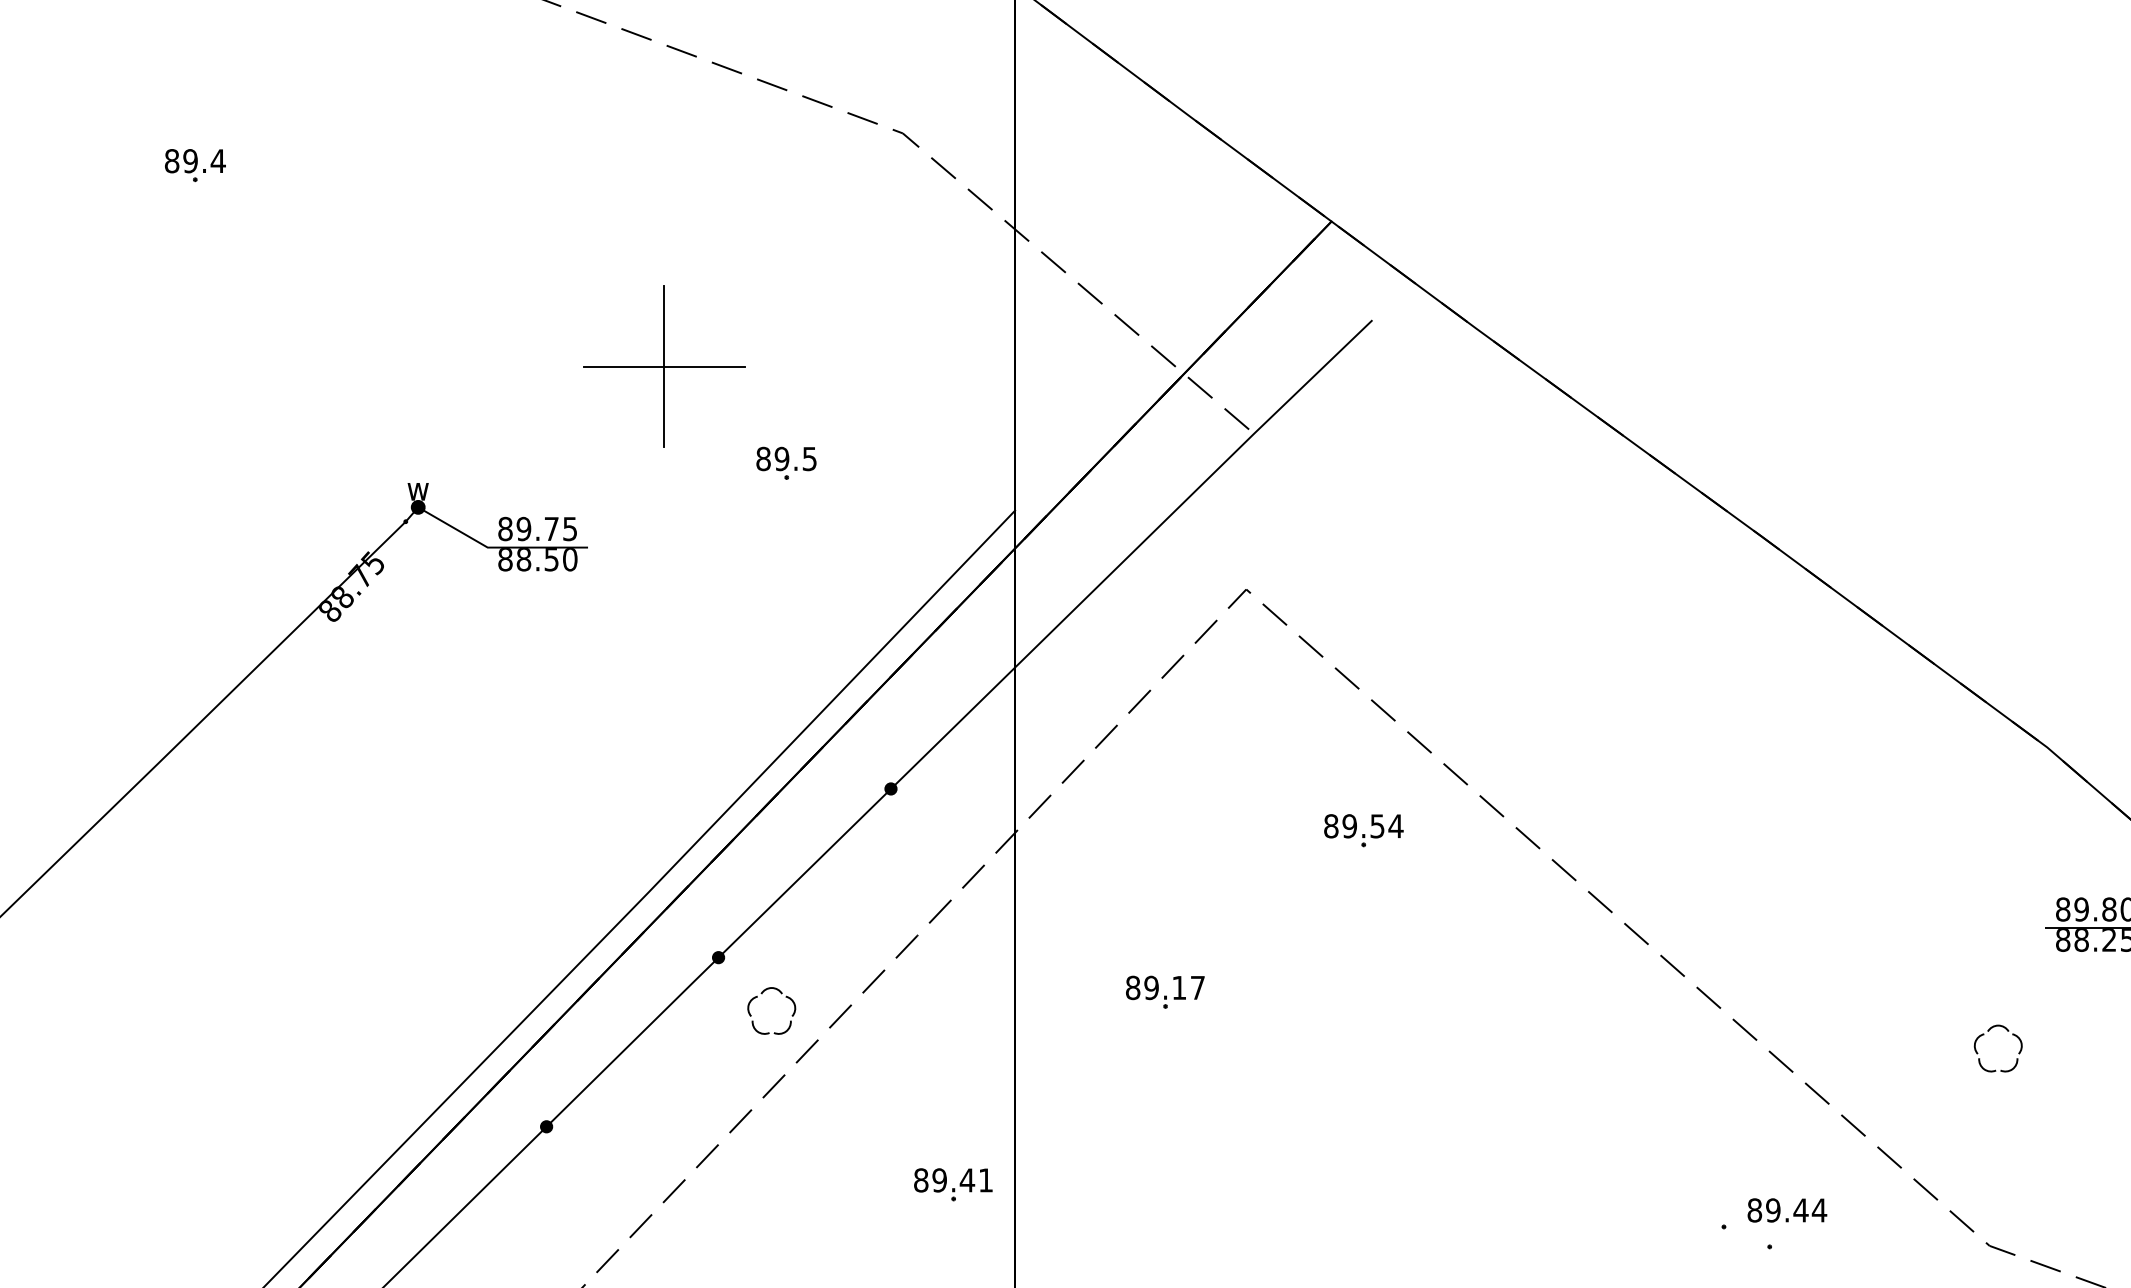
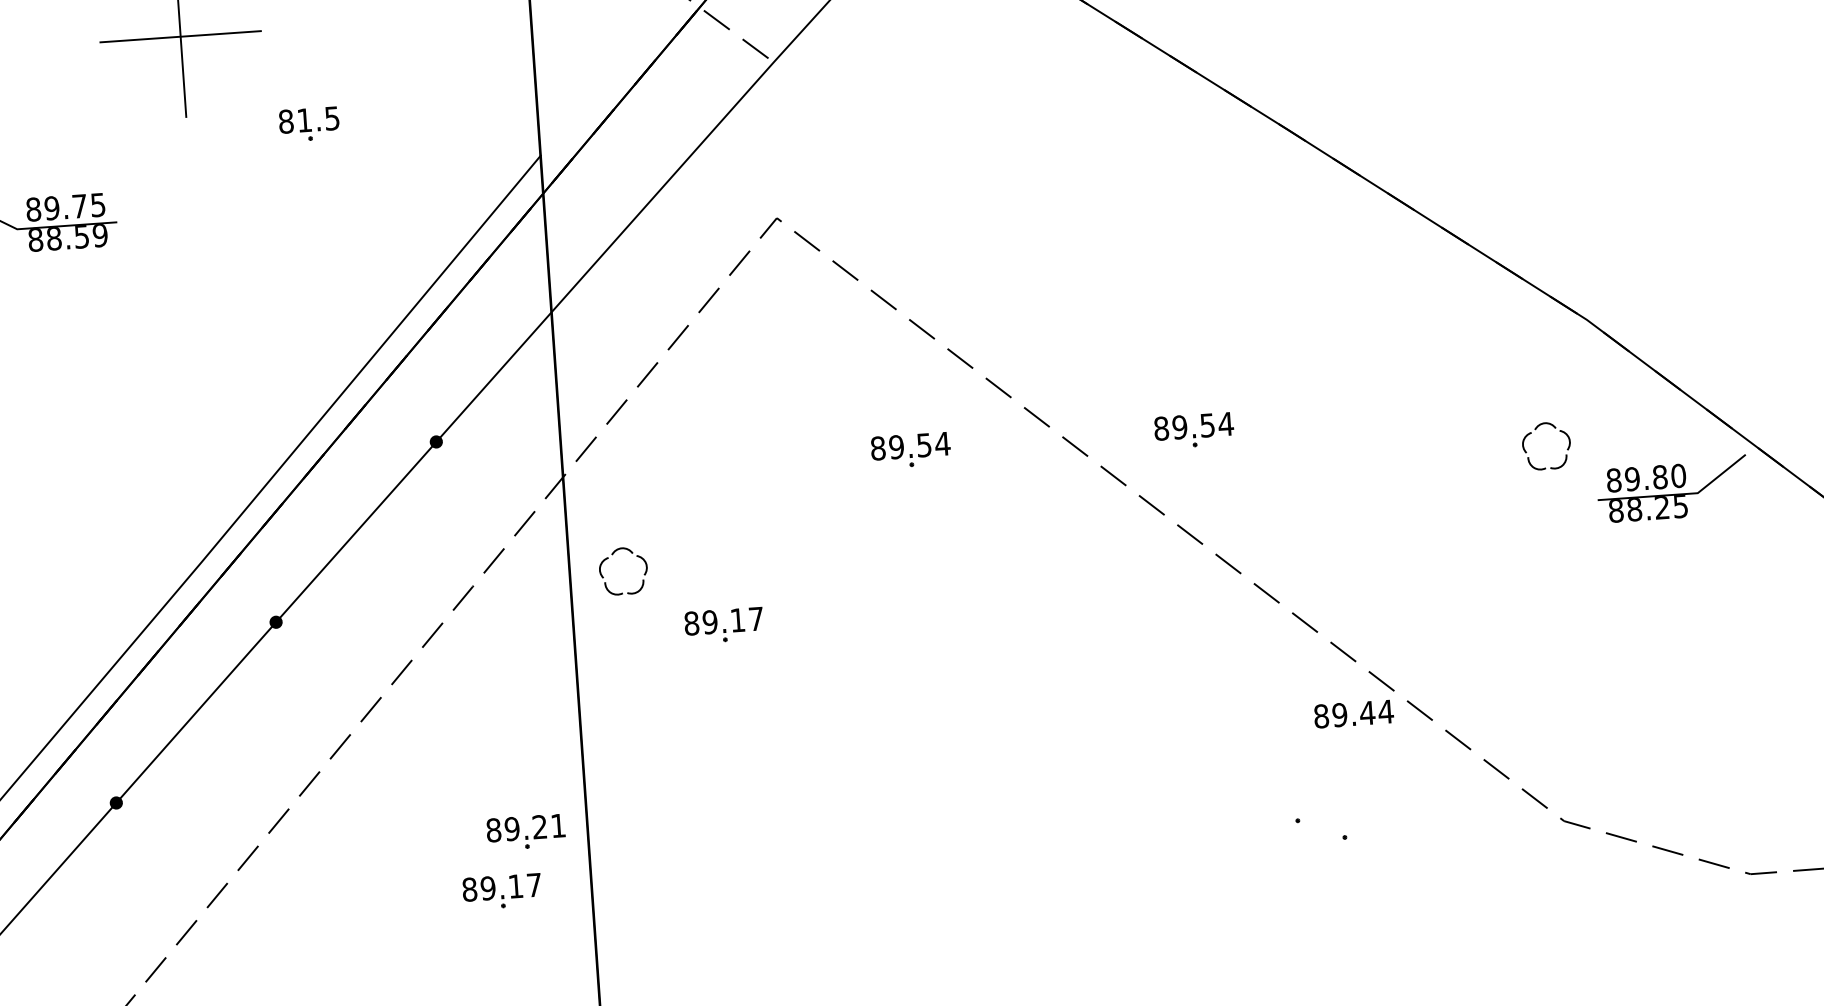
text: (781, 458) -> (304, 119), 89.5^J -> 81.5^J
text: (569, 559) -> (99, 235), 88.50 -> 88.59
part: (1647, 830) -> (1193, 430), added
part: (762, 994) -> (613, 555), moved
part: (1989, 1031) -> (1536, 429), moved
text: (967, 1180) -> (539, 827), 89.41^J -> 89.21^J
text: (1787, 1210) -> (1354, 714), moved
part: (925, 1241) -> (502, 890), added

